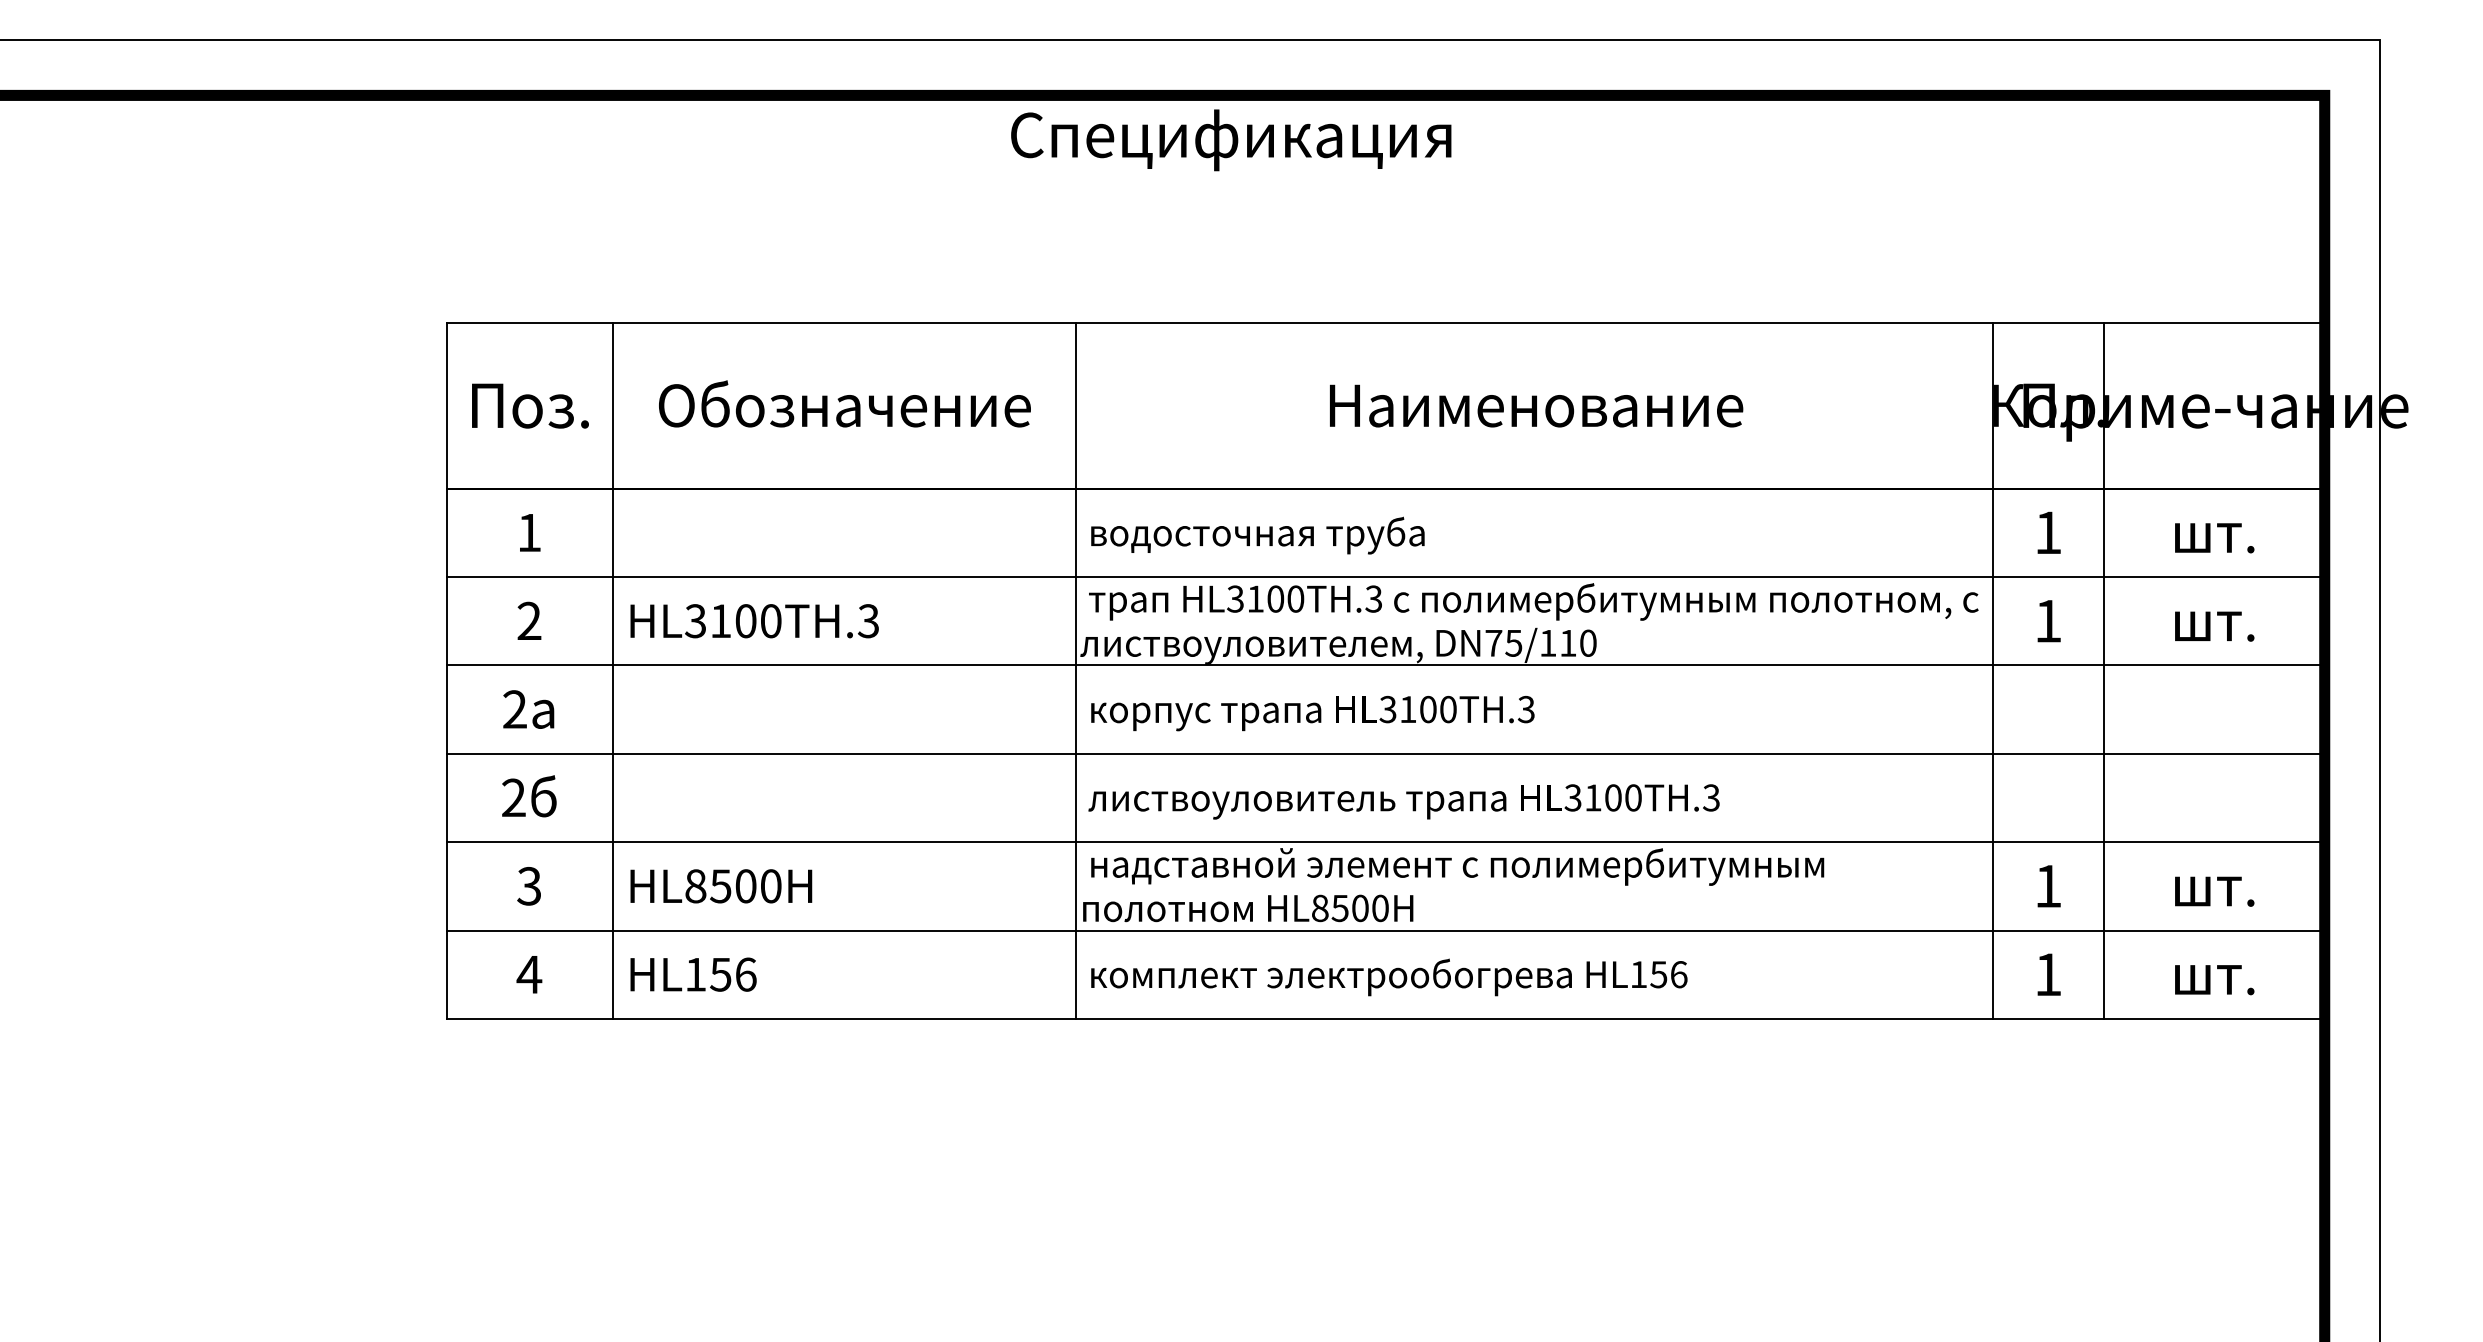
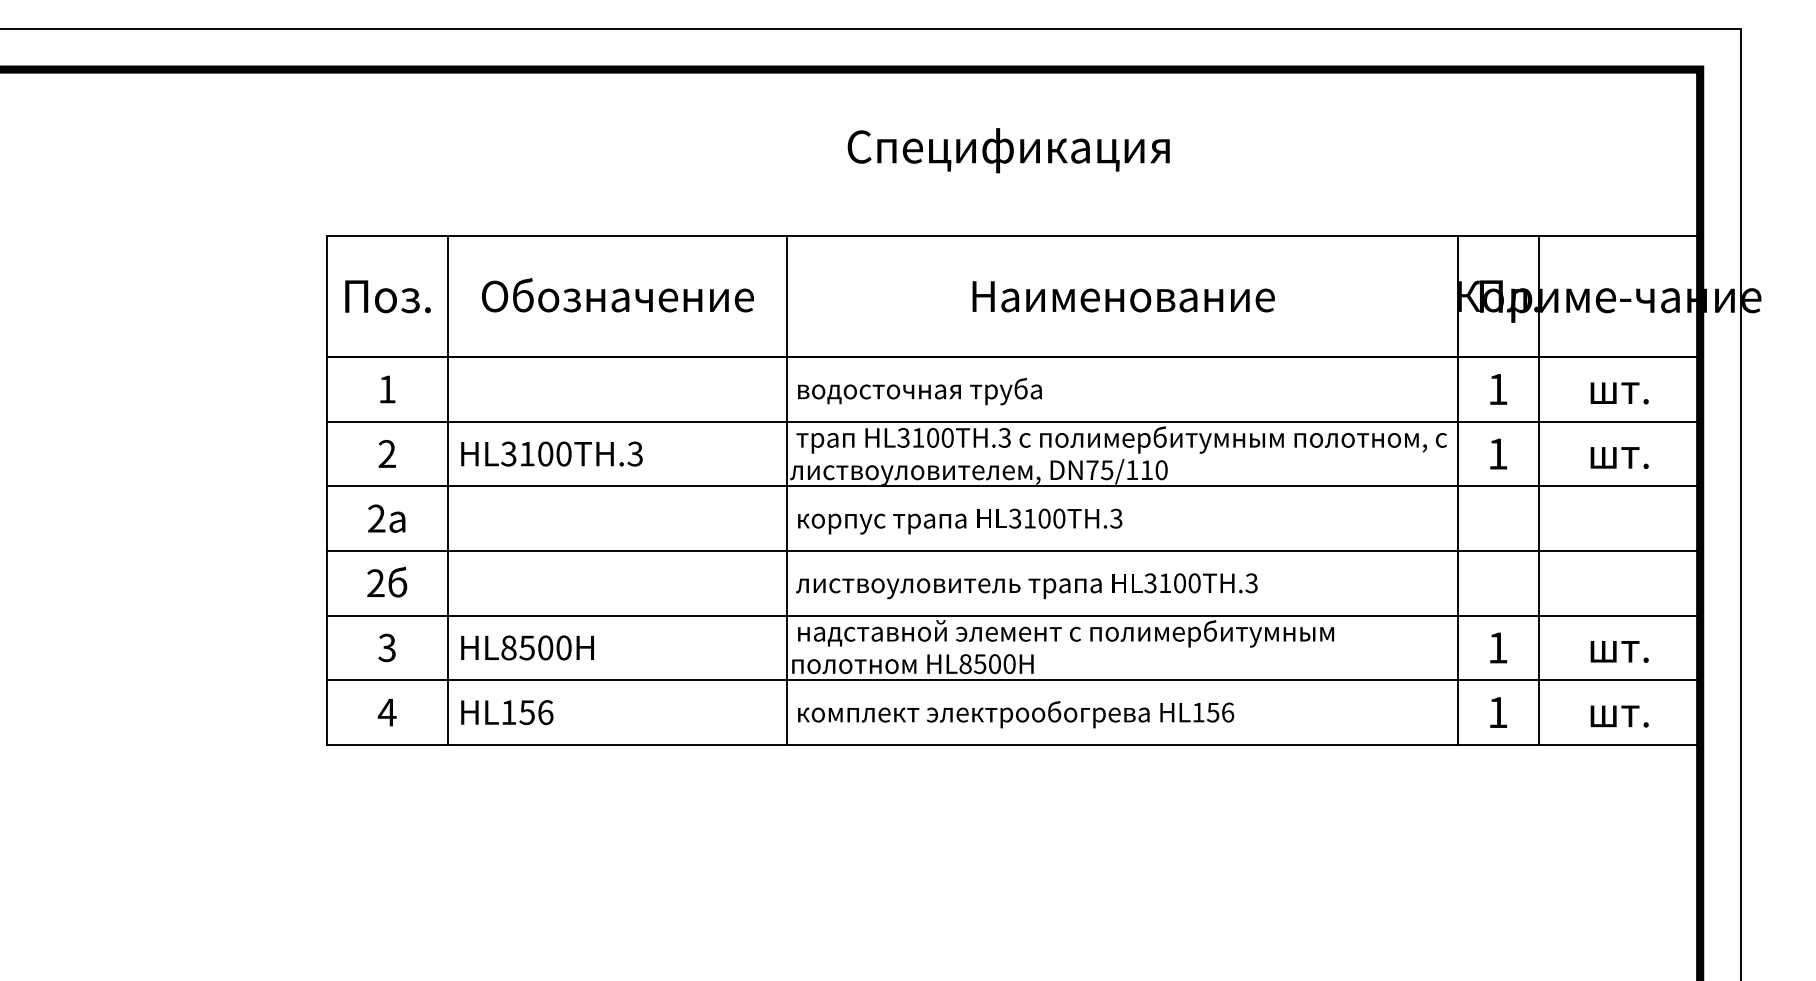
text: (1231, 140) -> (1008, 150), moved

